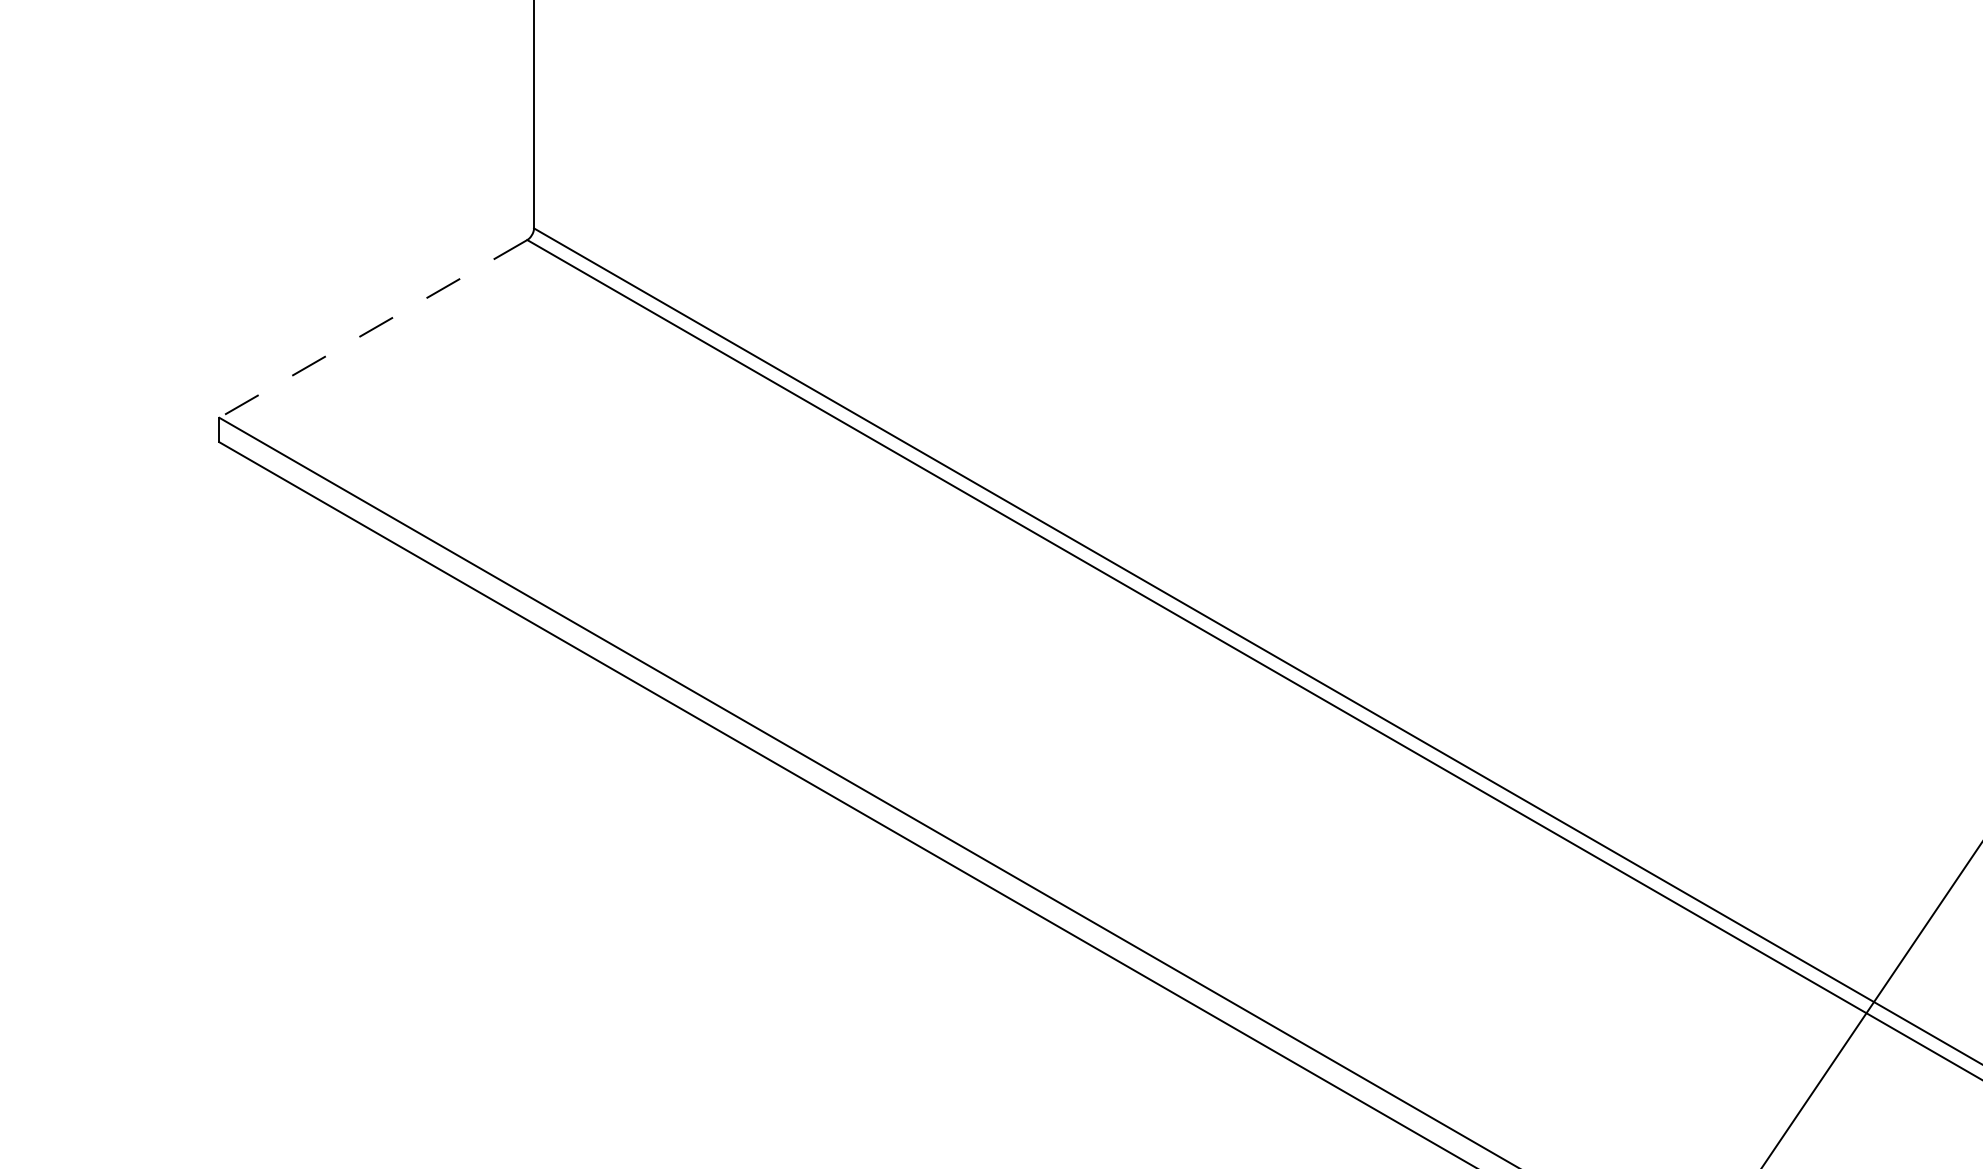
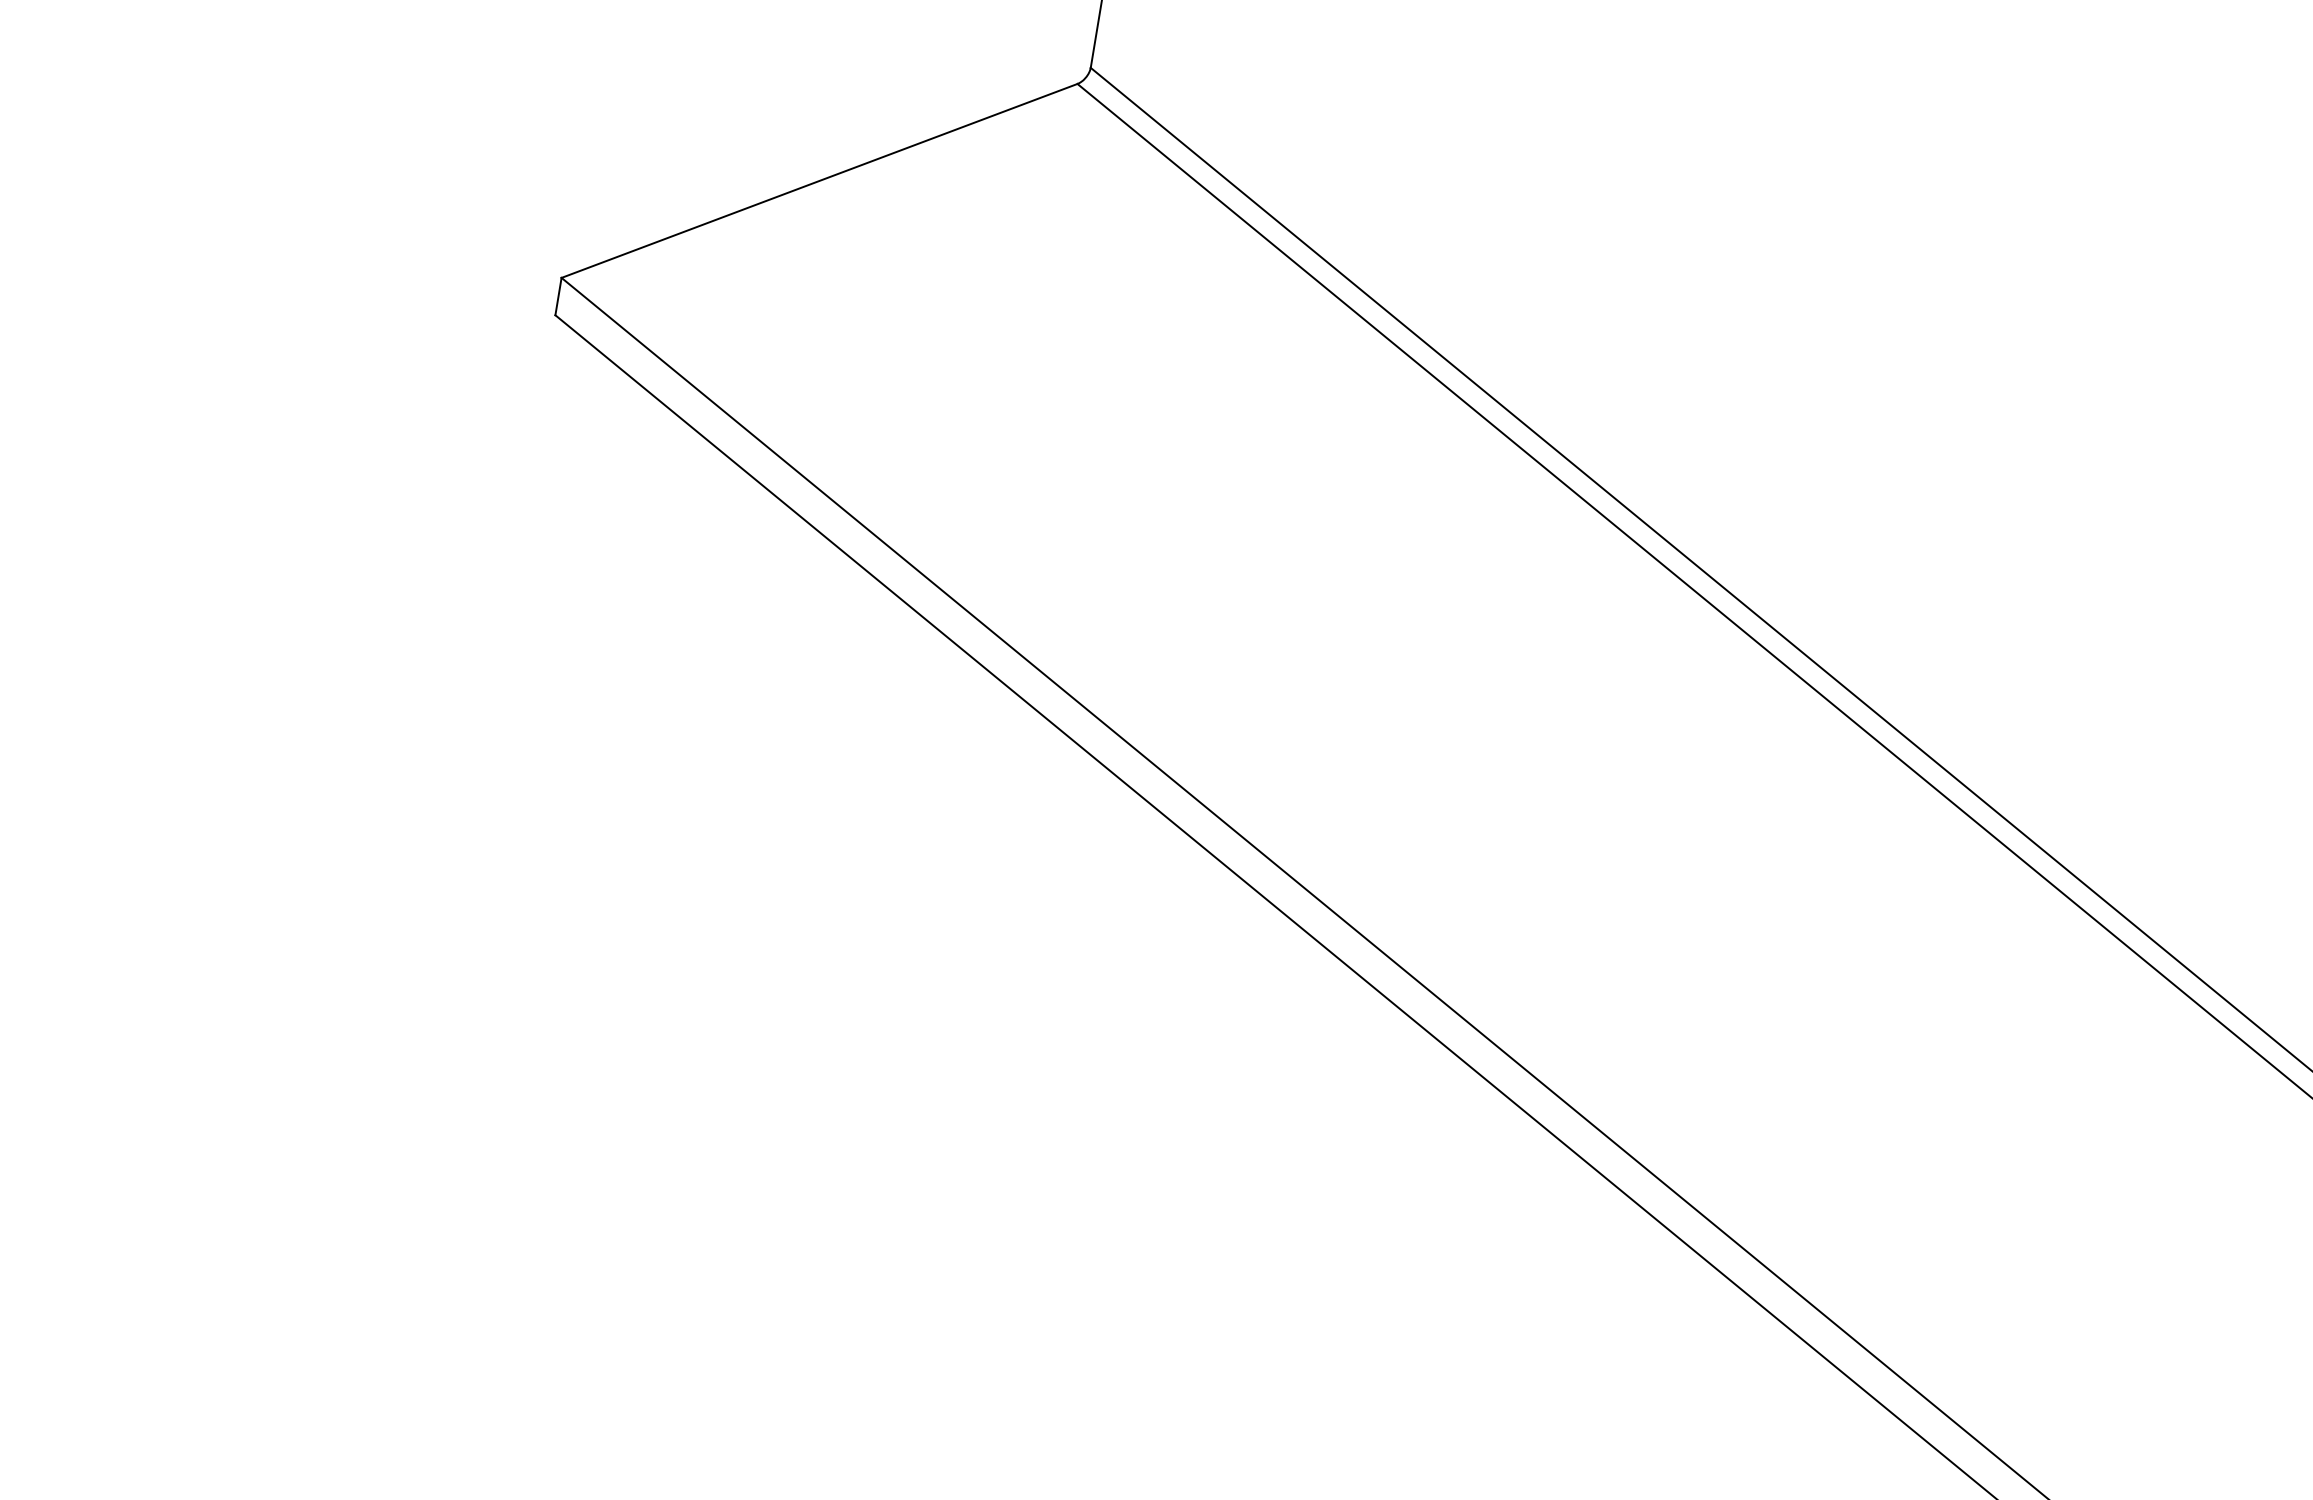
line: (373, 328) -> (819, 180), dashed -> solid

